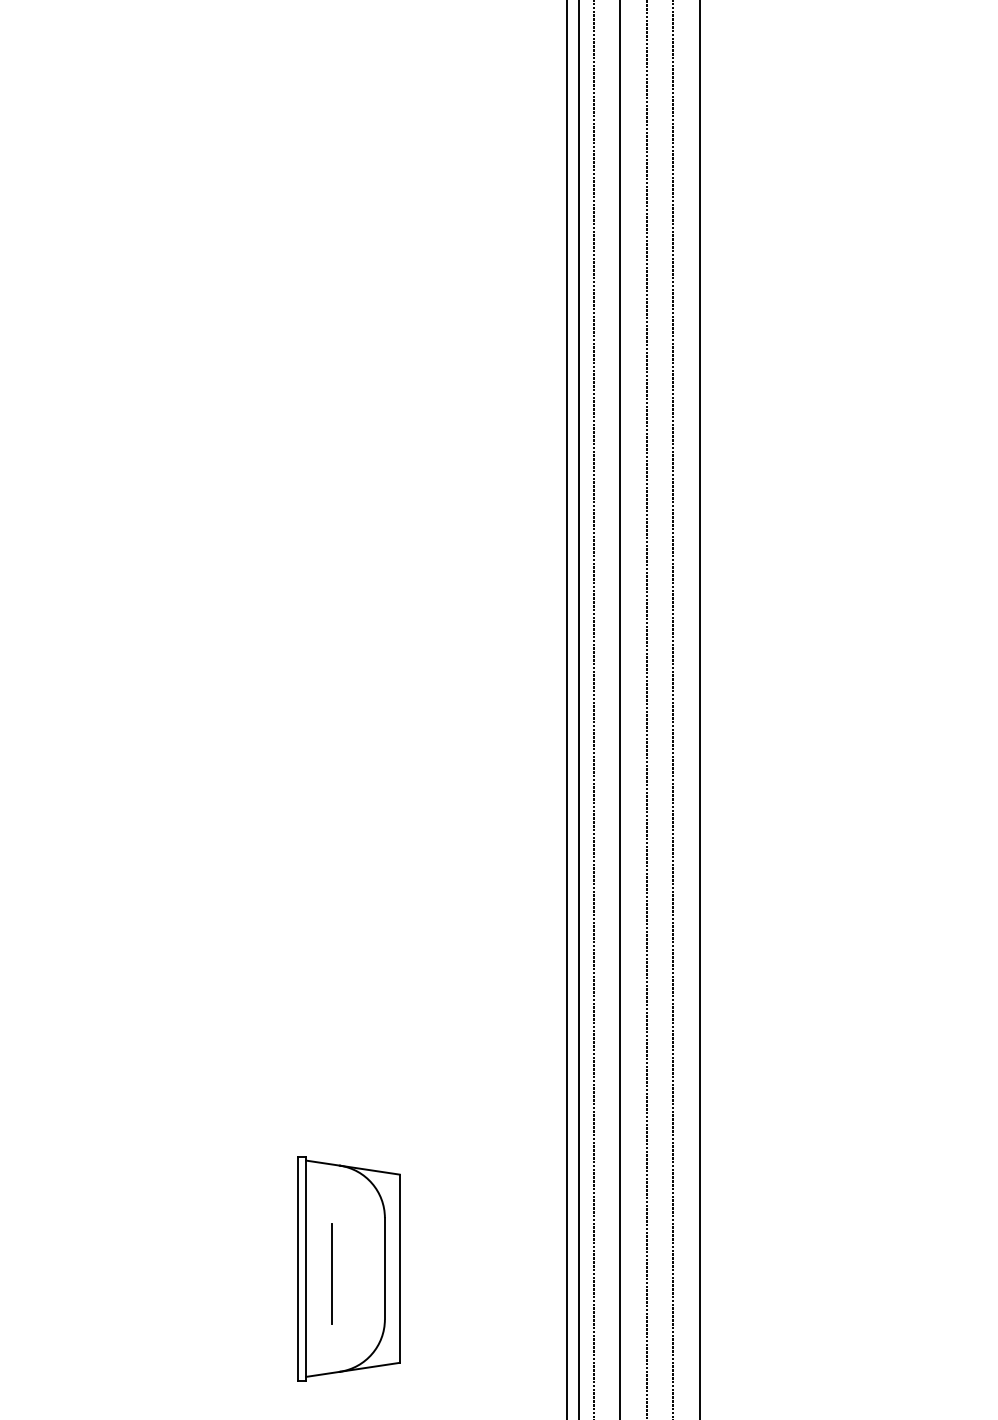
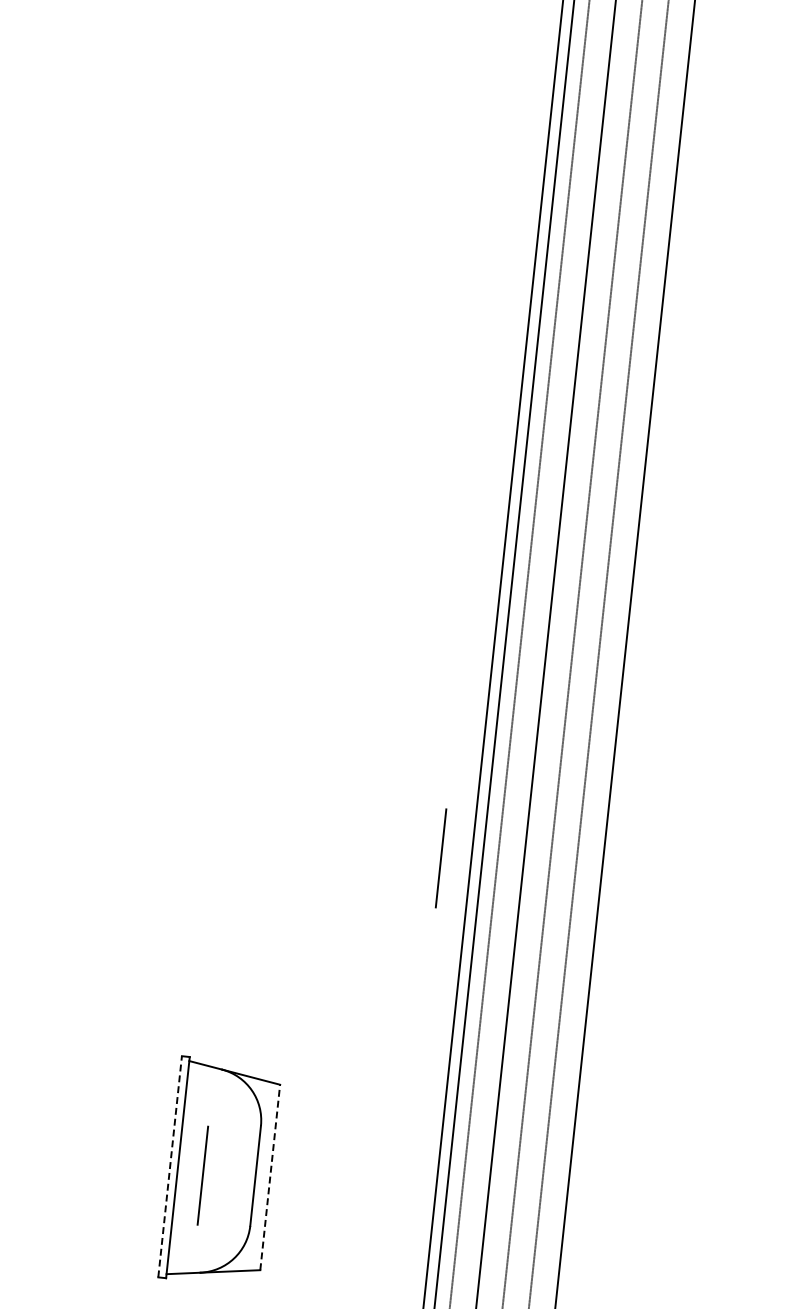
line: (536, 929) -> (440, 857), added
line: (298, 1268) -> (170, 1166), solid -> dashed
line: (399, 1268) -> (270, 1177), solid -> dashed

